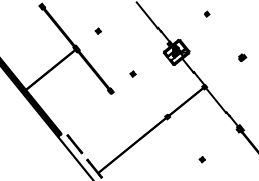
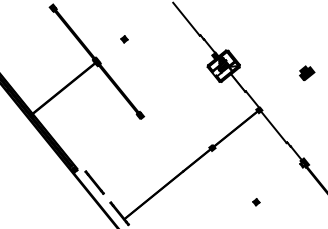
part: (207, 14) -> (262, 17), removed
part: (242, 57) -> (307, 72), size x1.6
part: (133, 73) -> (168, 93), removed

